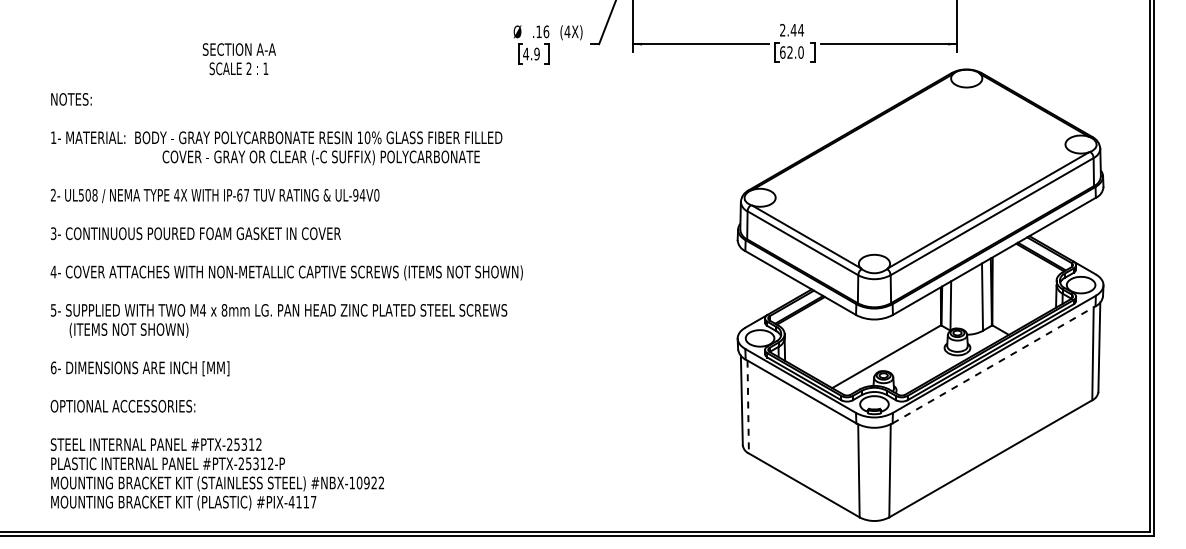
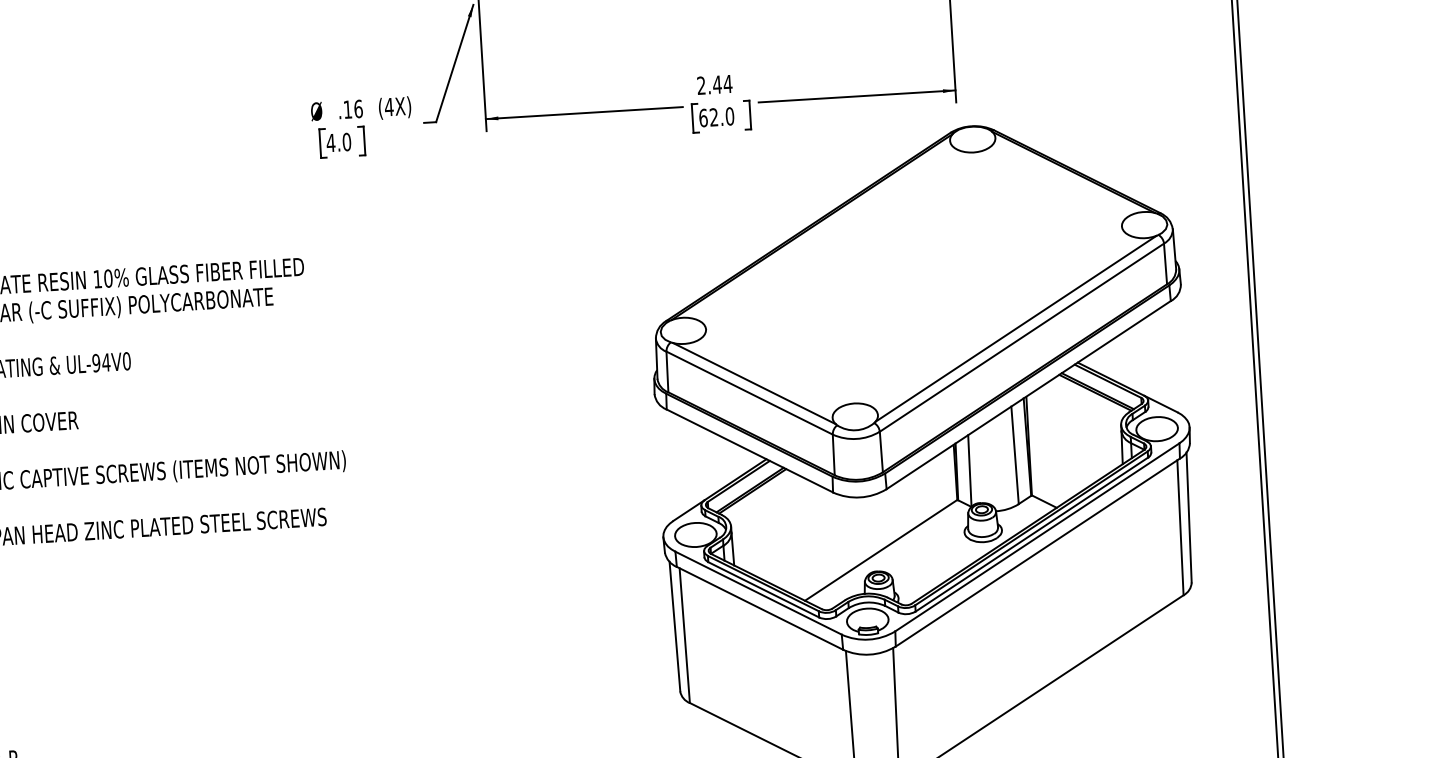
text: (536, 54) -> (346, 142), 4.9 -> 4.0
line: (994, 364) -> (1038, 552), dashed -> solid
line: (748, 407) -> (685, 636), dashed -> solid

